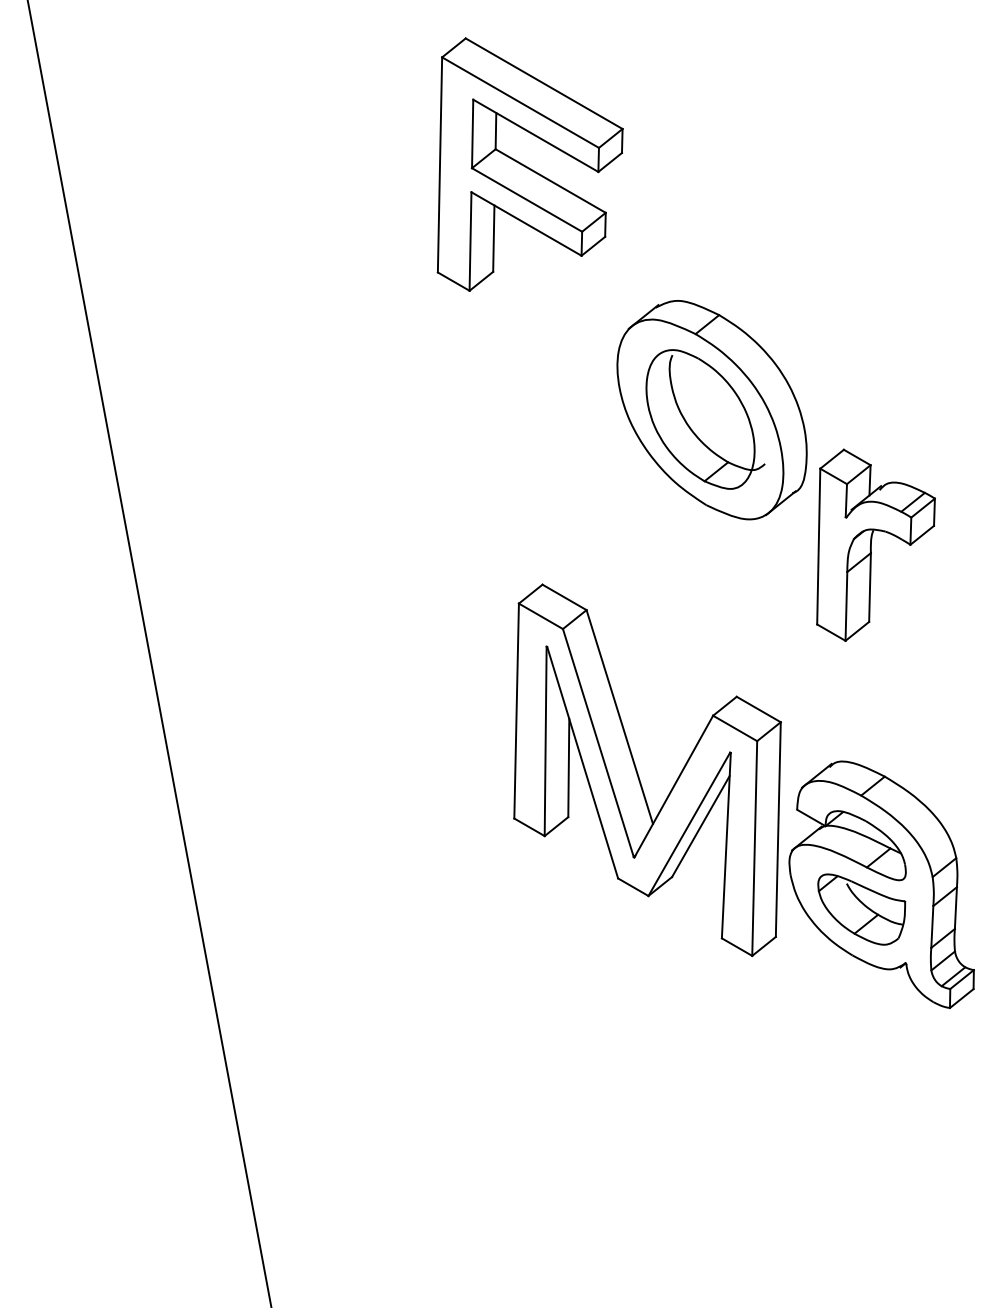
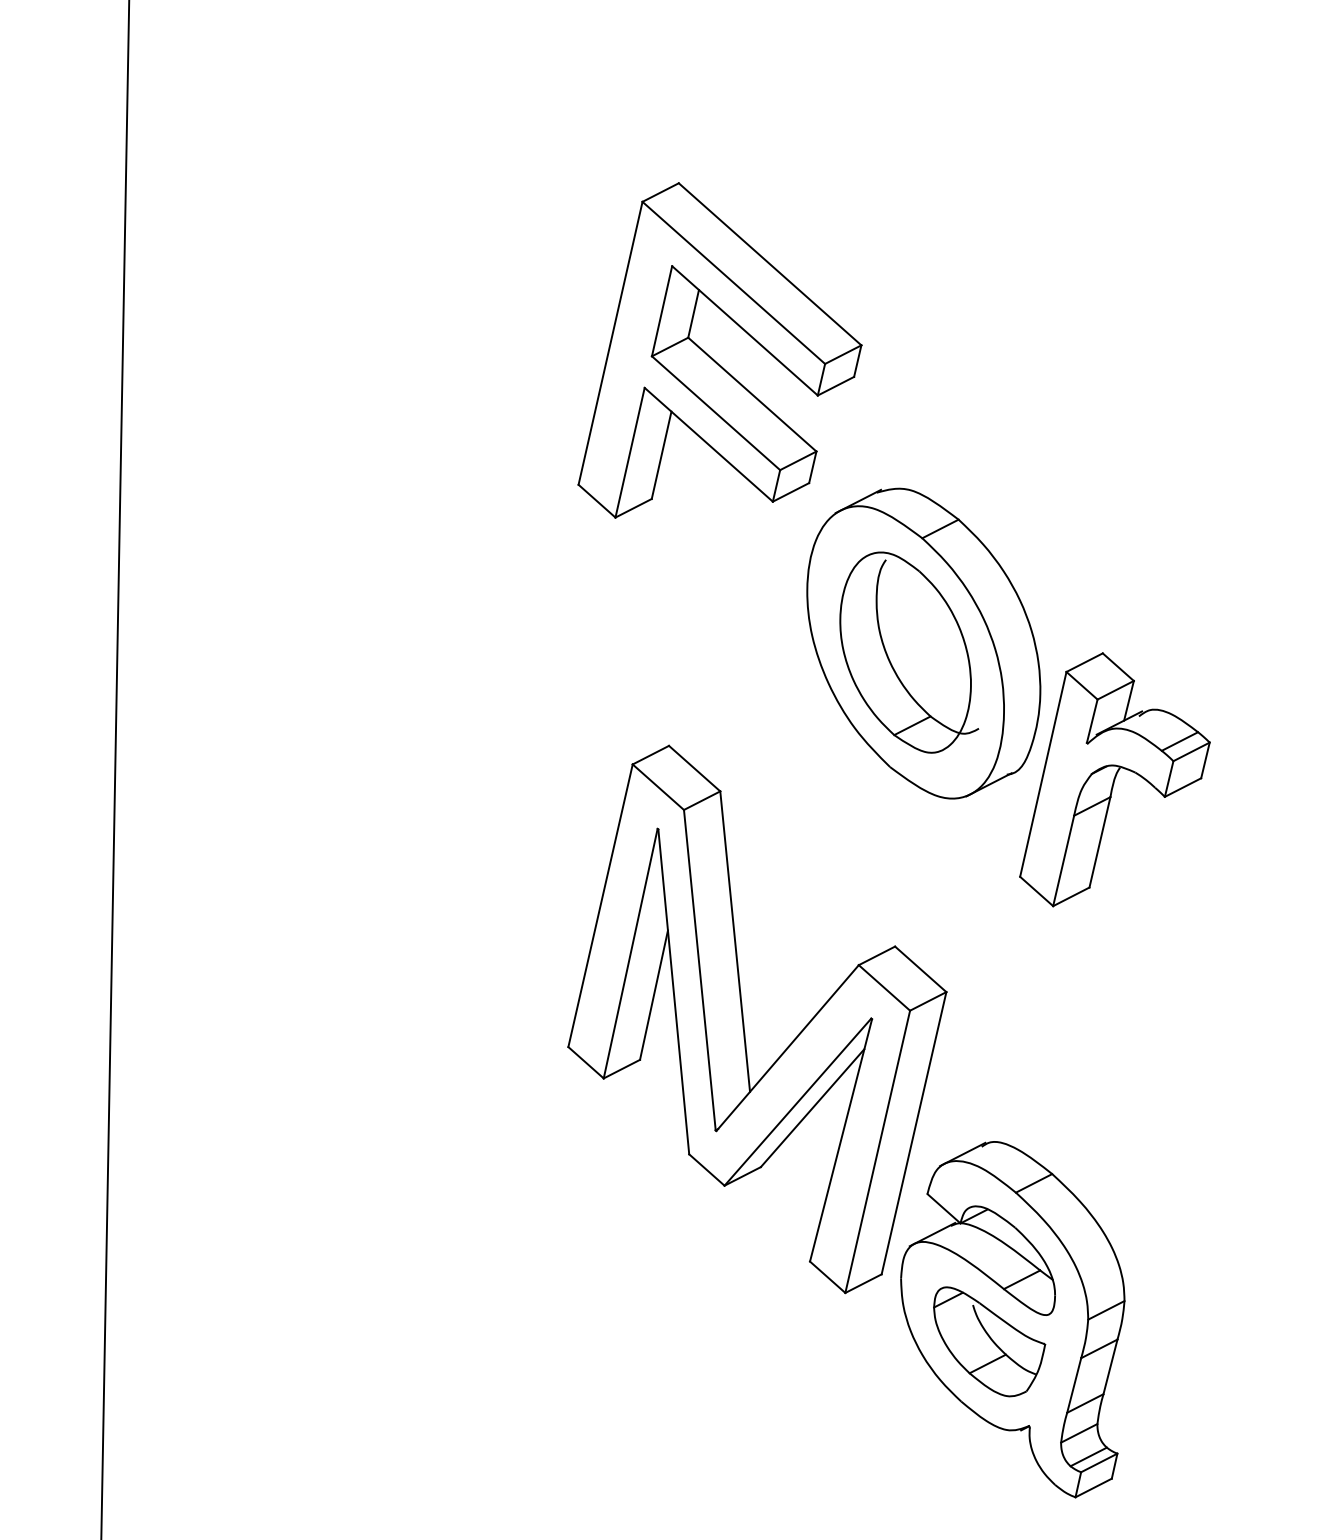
part: (529, 164) -> (728, 367), moved
part: (875, 544) -> (1118, 787), moved
part: (638, 773) -> (744, 1021), moved

